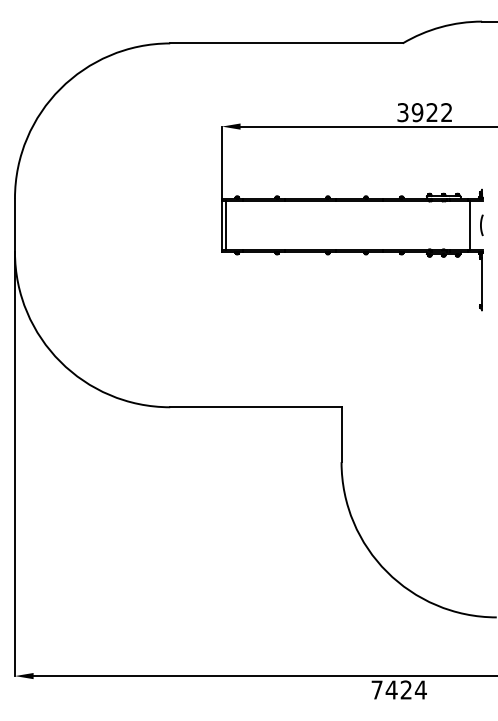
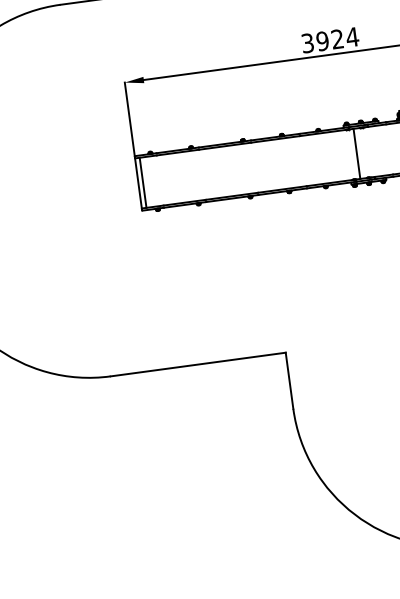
text: (446, 112) -> (352, 37), 3922 -> 3924
line: (469, 224) -> (356, 153), moved

